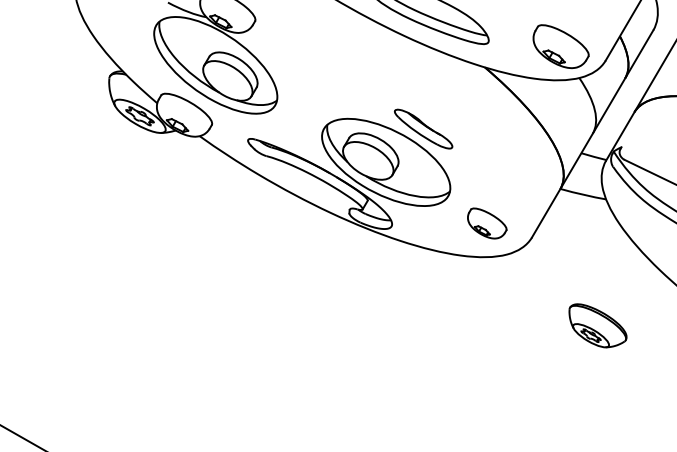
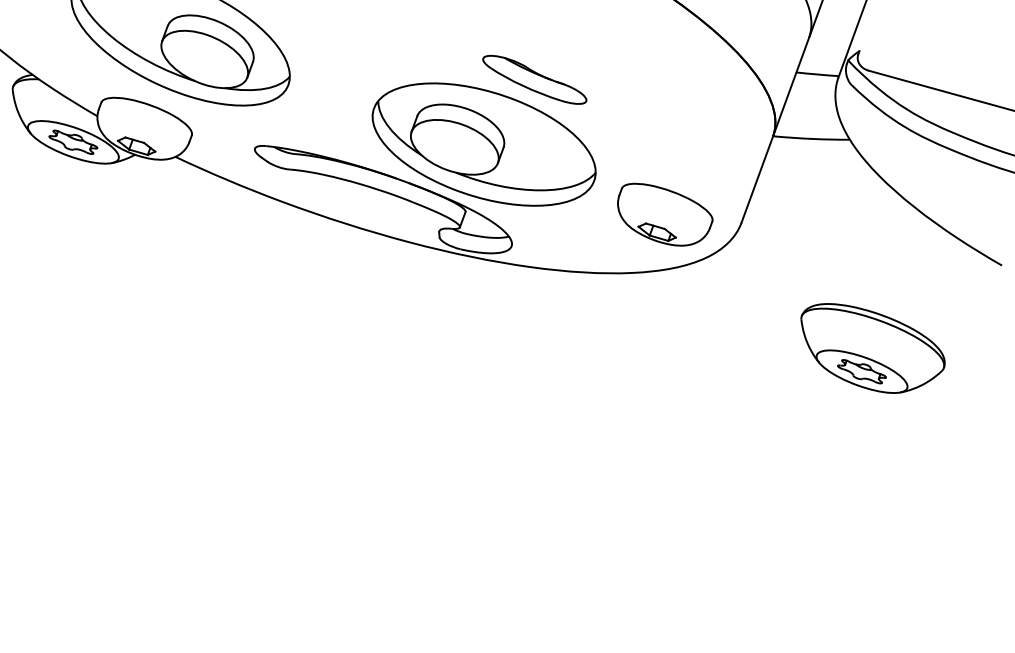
part: (486, 223) -> (663, 213), size x1.43
part: (597, 325) -> (872, 345), size x1.43

